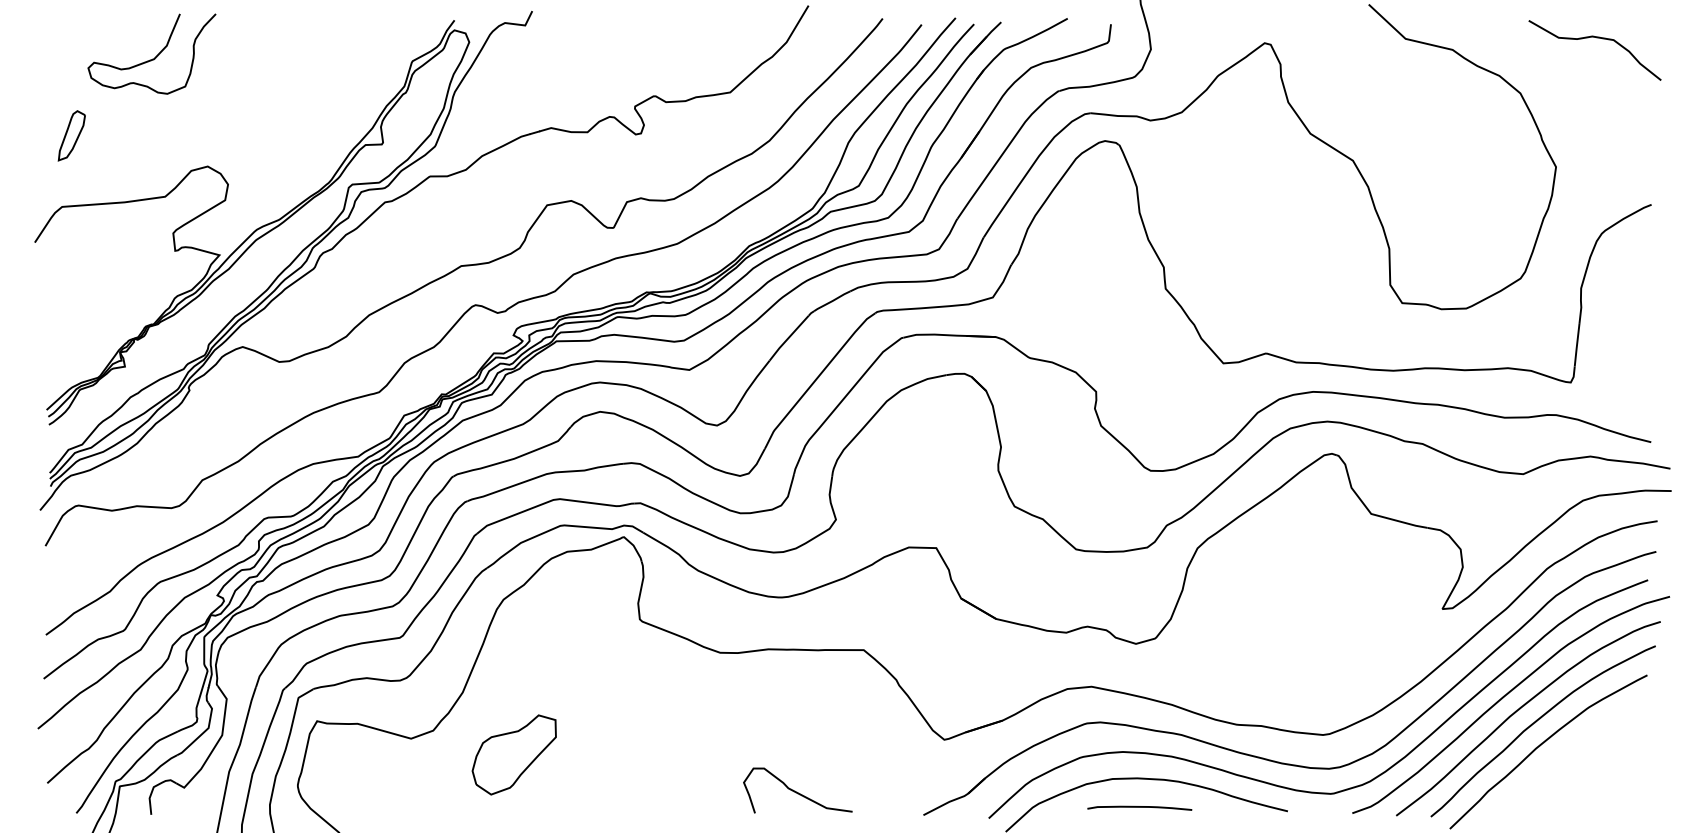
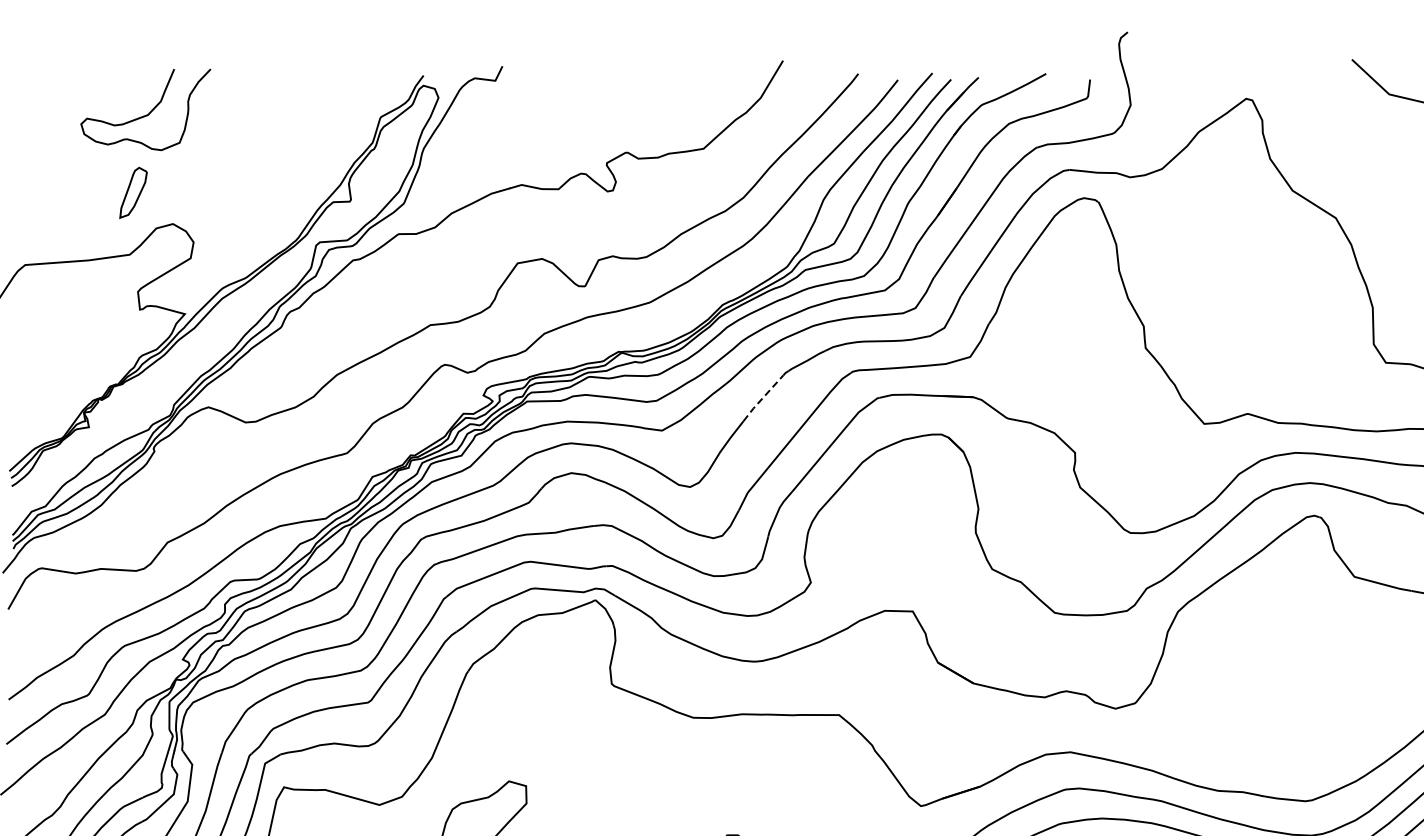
curve: (155, 56) -> (149, 112), moved
part: (71, 135) -> (133, 192), moved
line: (788, 337) -> (762, 397), solid -> dashed

